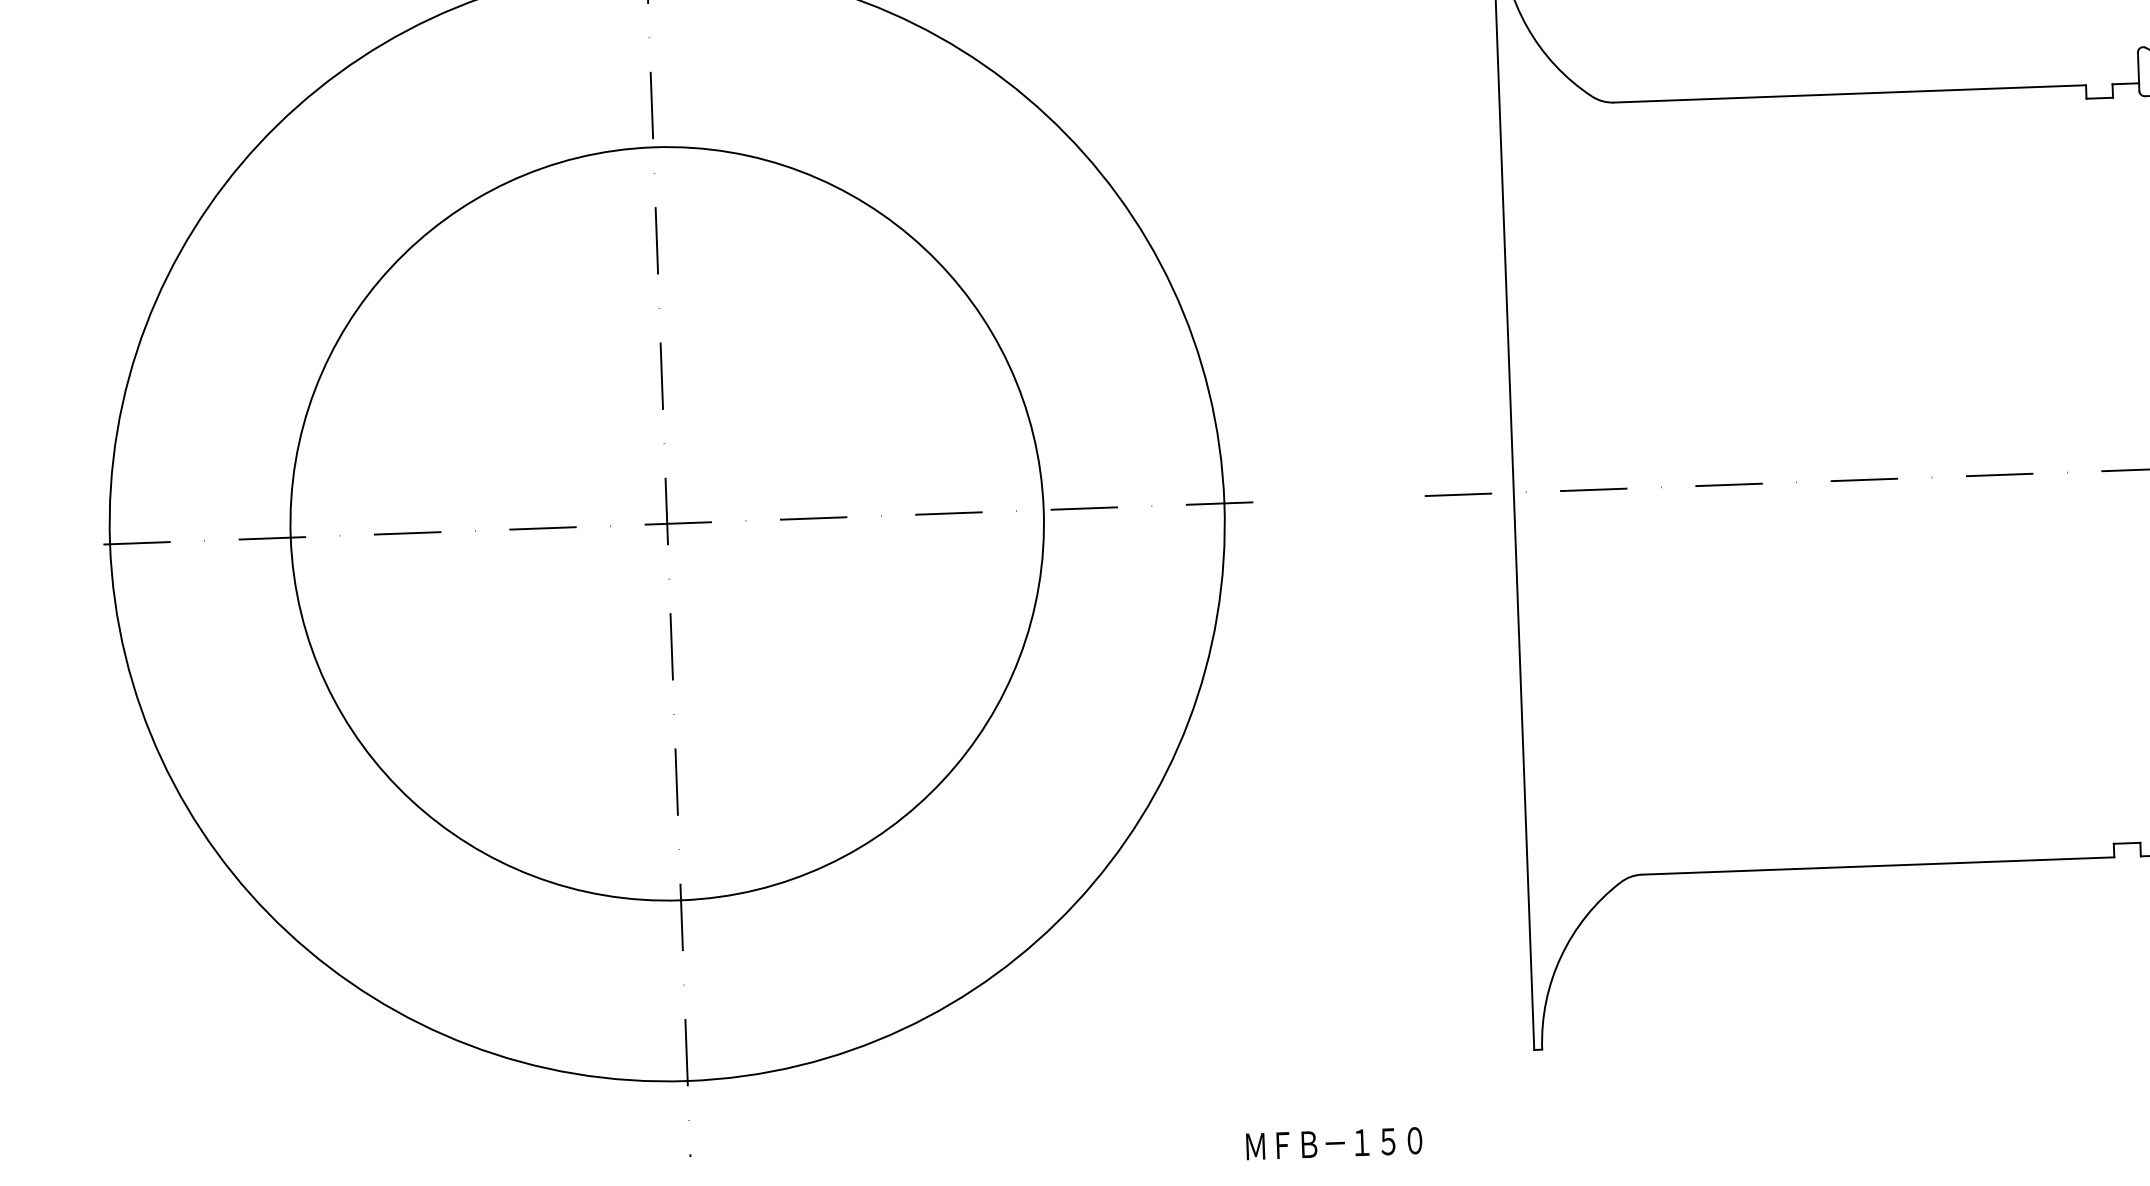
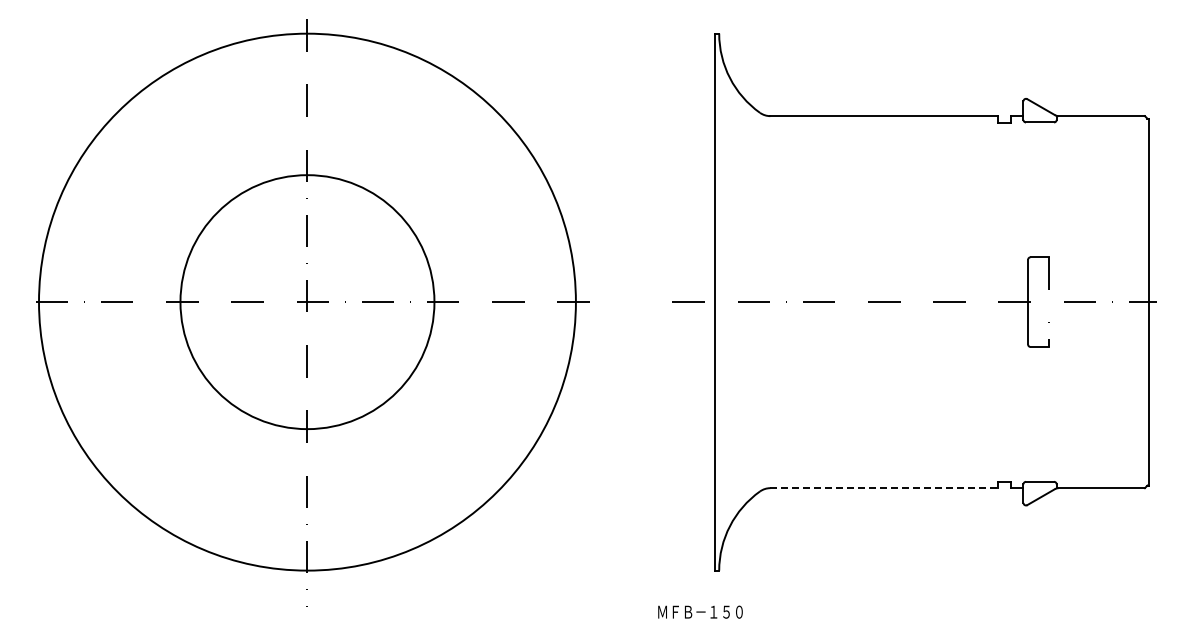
circle: (667, 522) -> (307, 301), size x0.7
line: (1878, 866) -> (884, 488), solid -> dashed
text: (1334, 1142) -> (700, 611), moved

